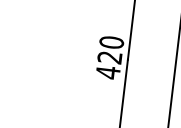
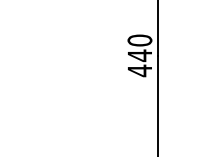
text: (109, 57) -> (139, 55), 420 -> 440

